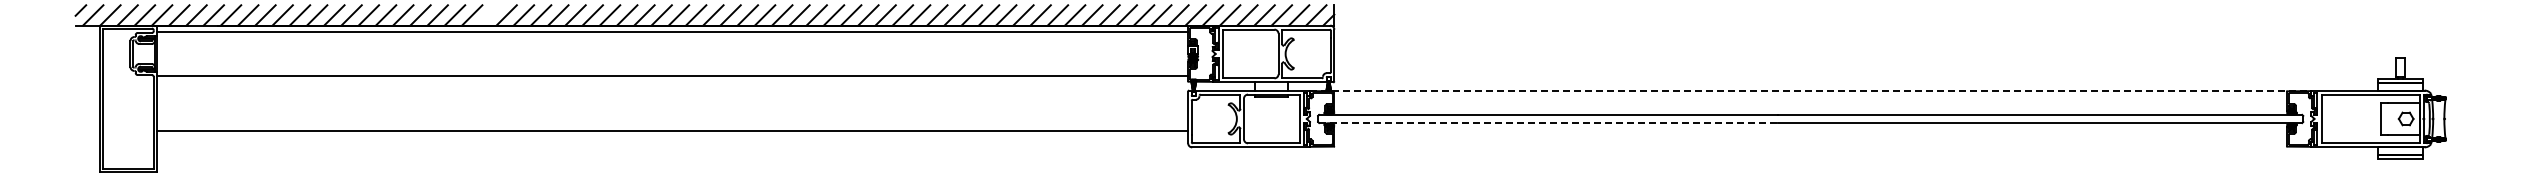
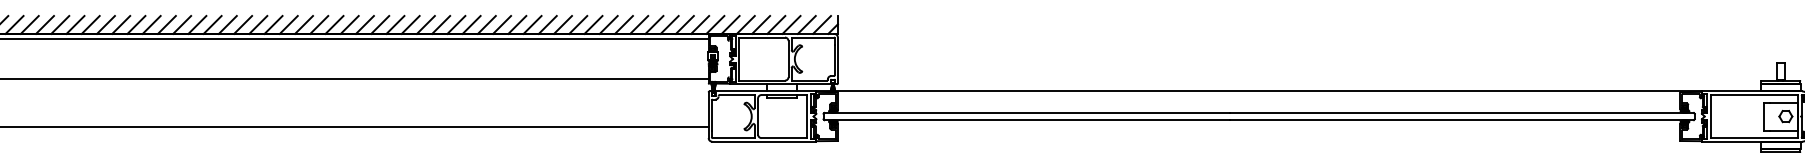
line: (489, 15) -> (90, 25), added
line: (1810, 90) -> (1259, 91), dashed -> solid
line: (1548, 123) -> (1027, 120), dashed -> solid

